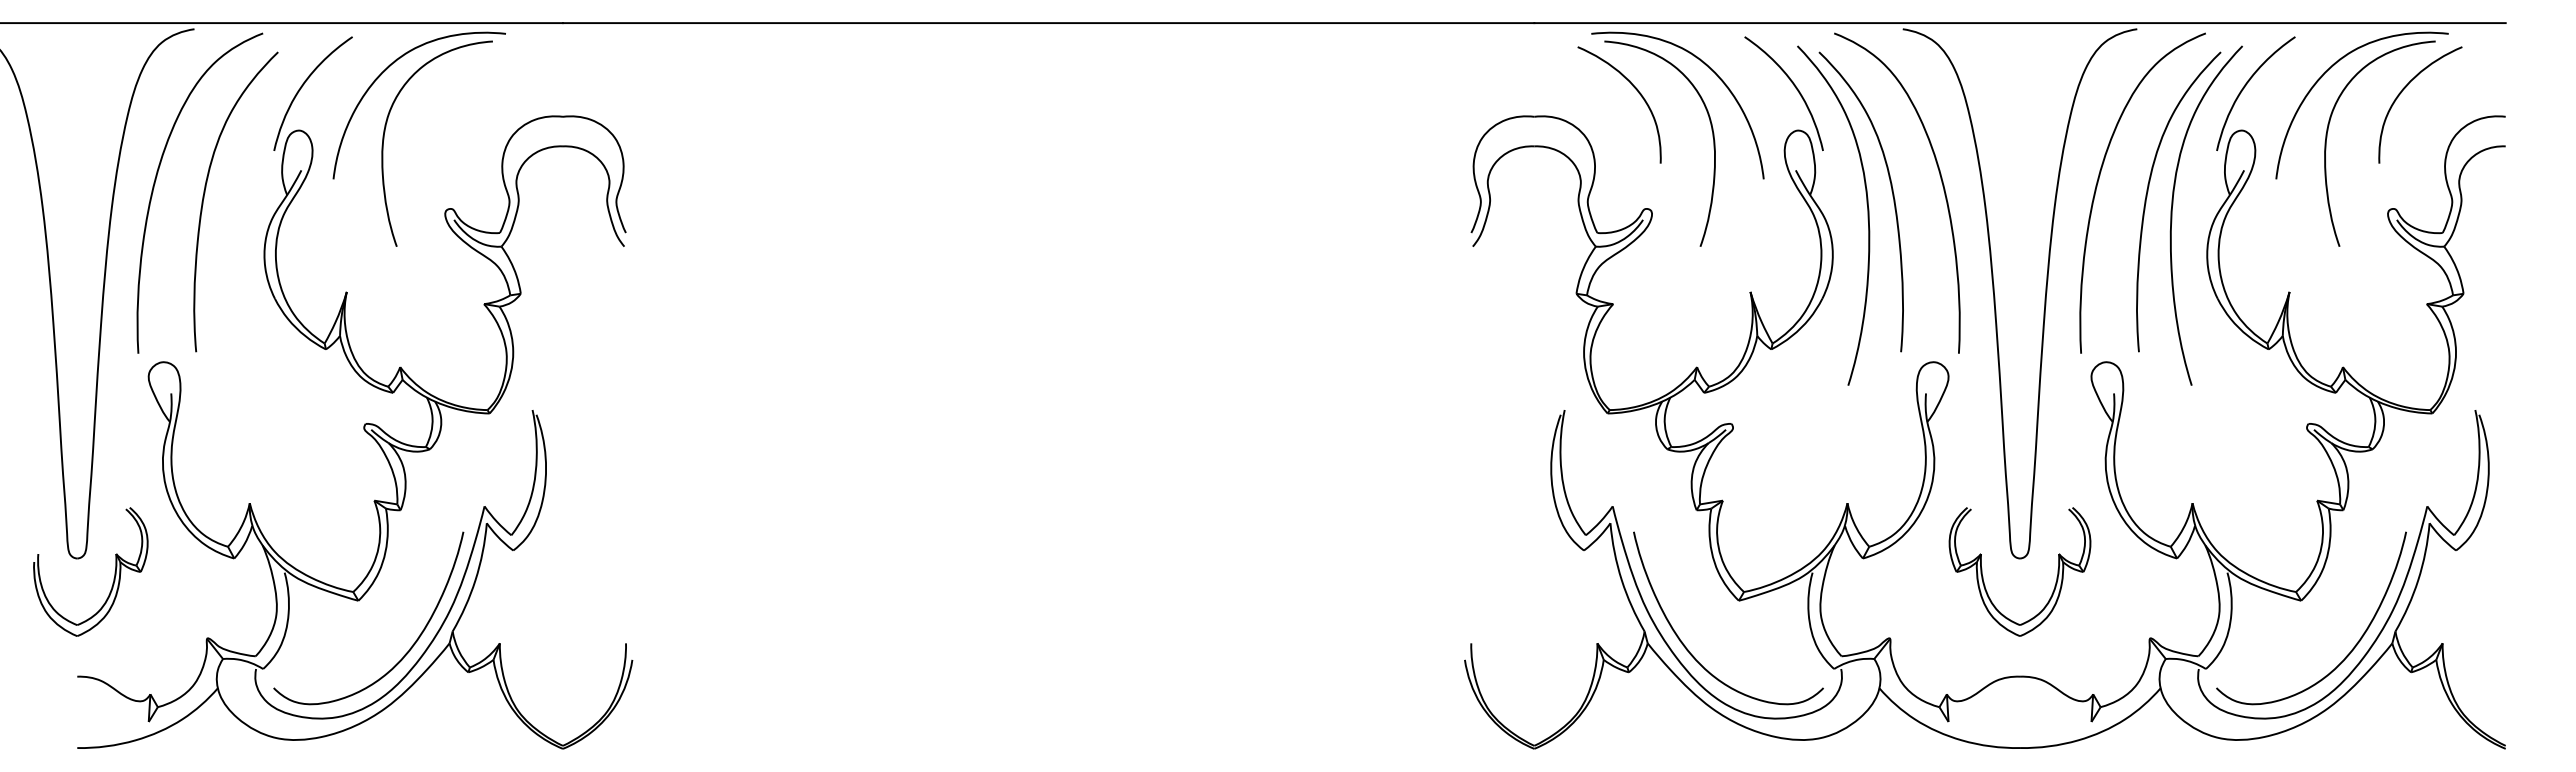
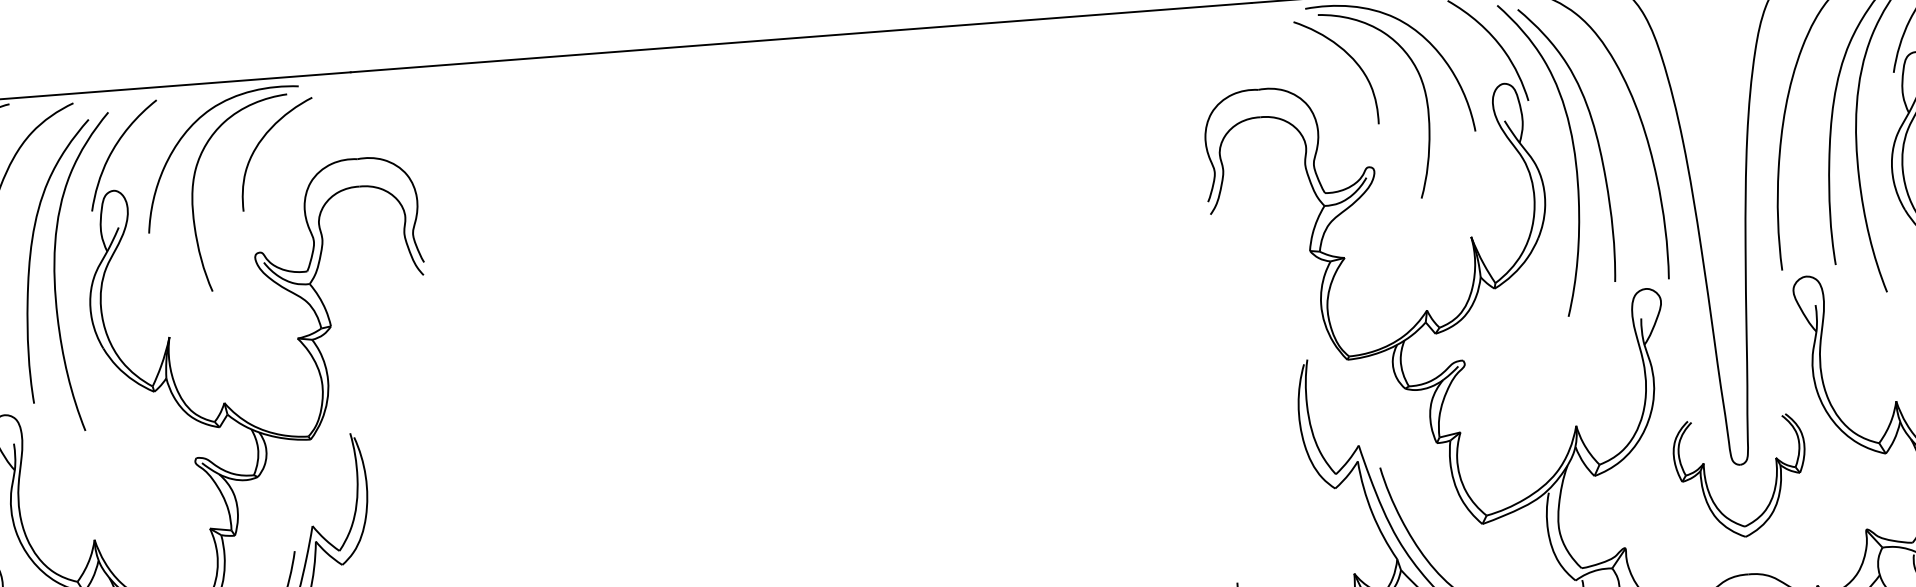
curve: (460, 91) -> (260, 143), added
curve: (230, 207) -> (55, 267), added

